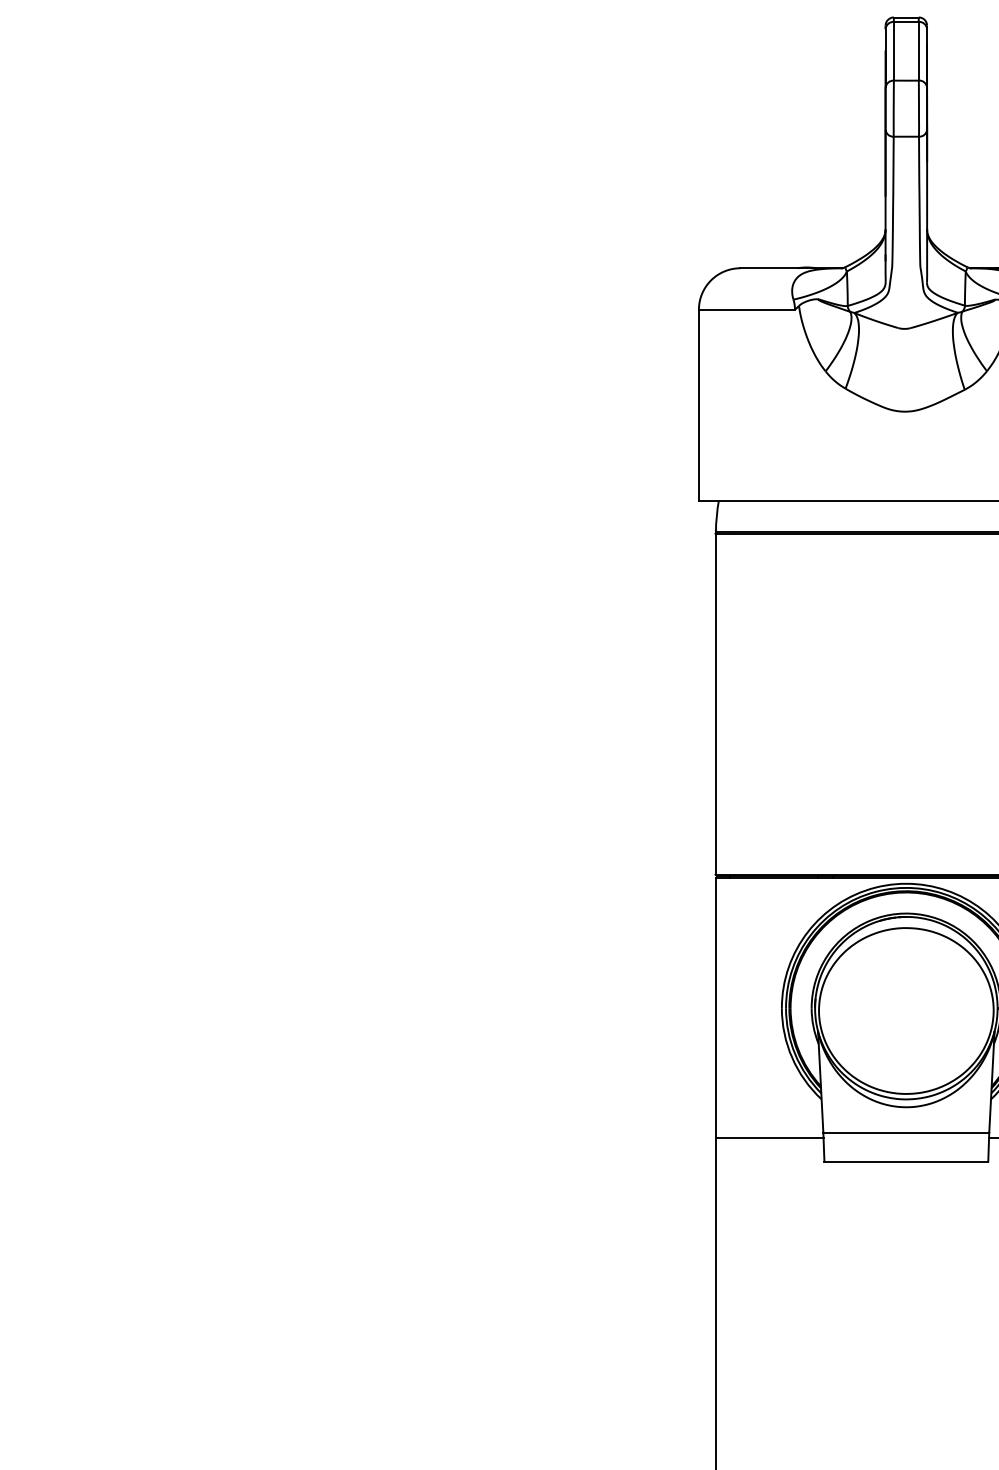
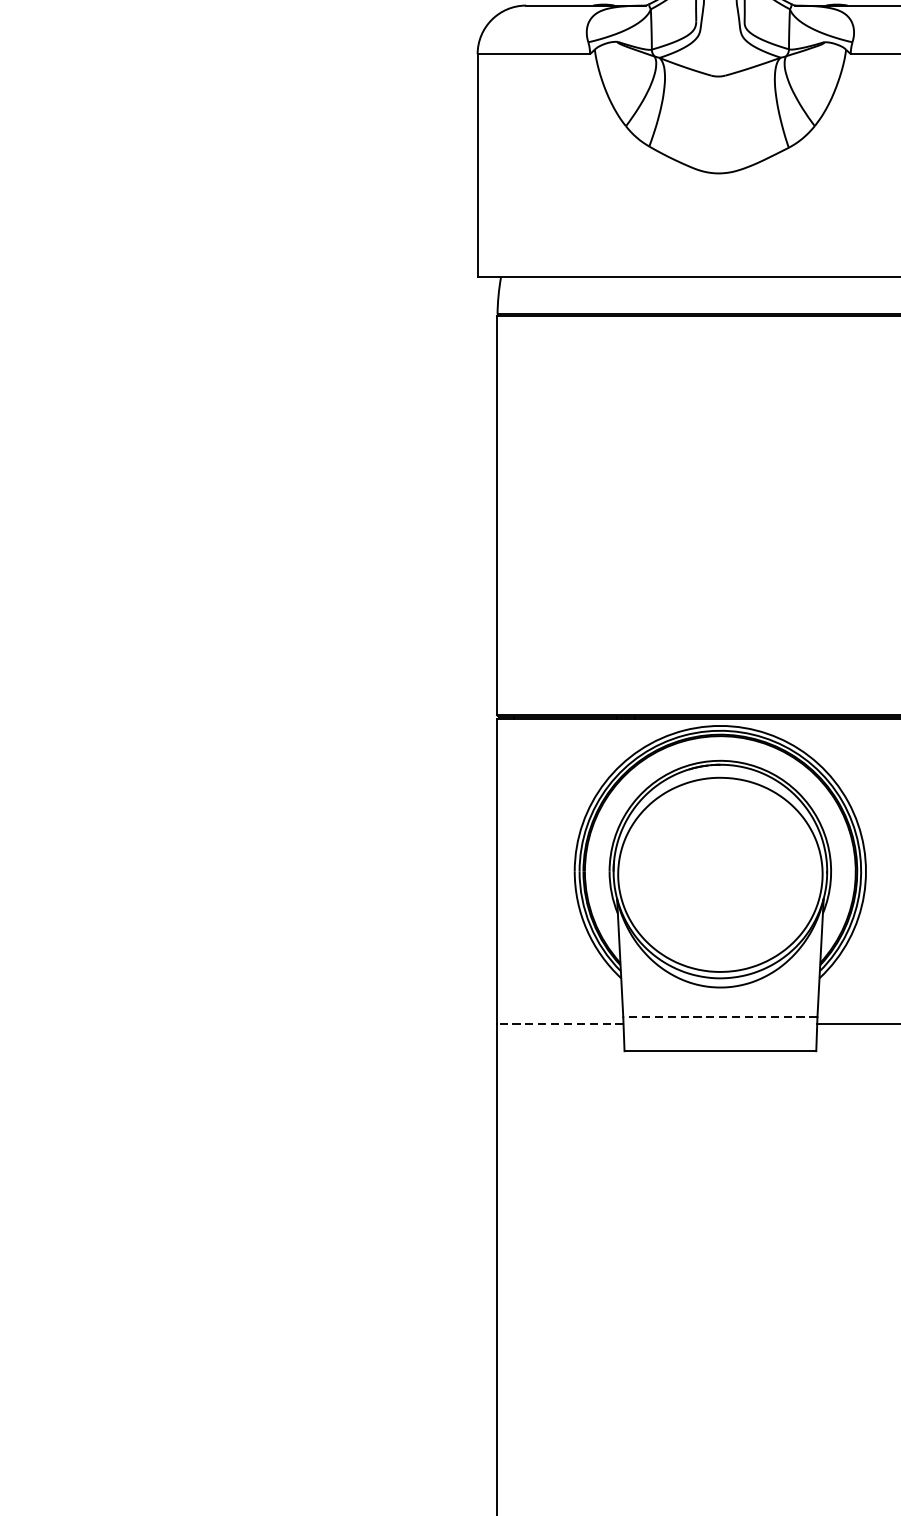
line: (906, 1132) -> (720, 1017), solid -> dashed
line: (769, 1138) -> (560, 1024), solid -> dashed

